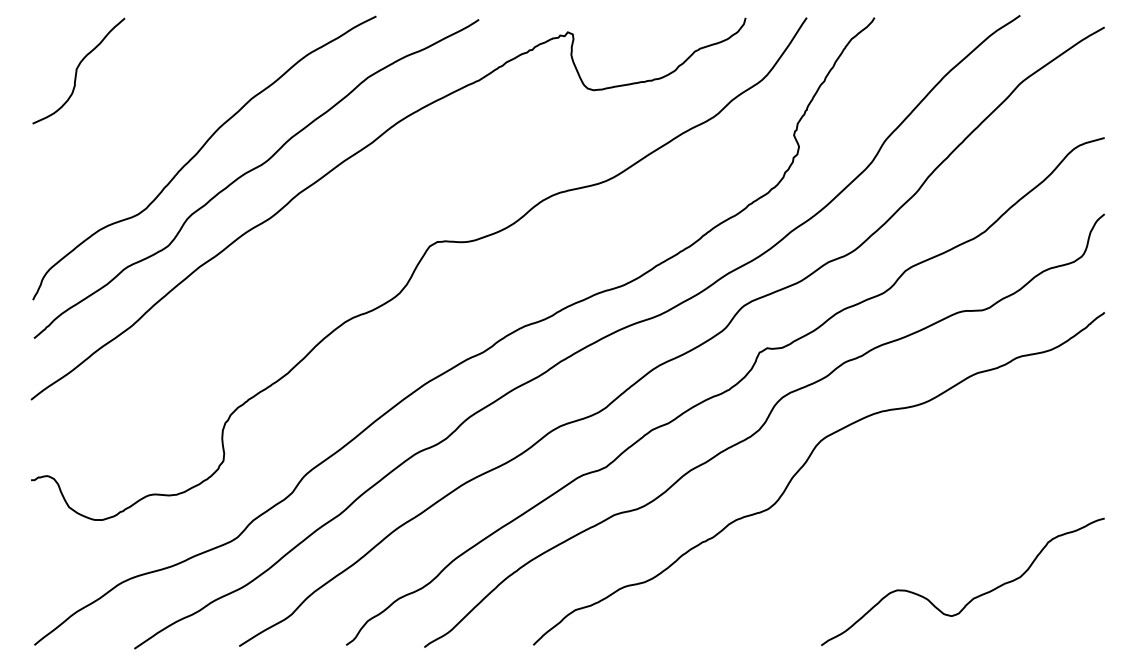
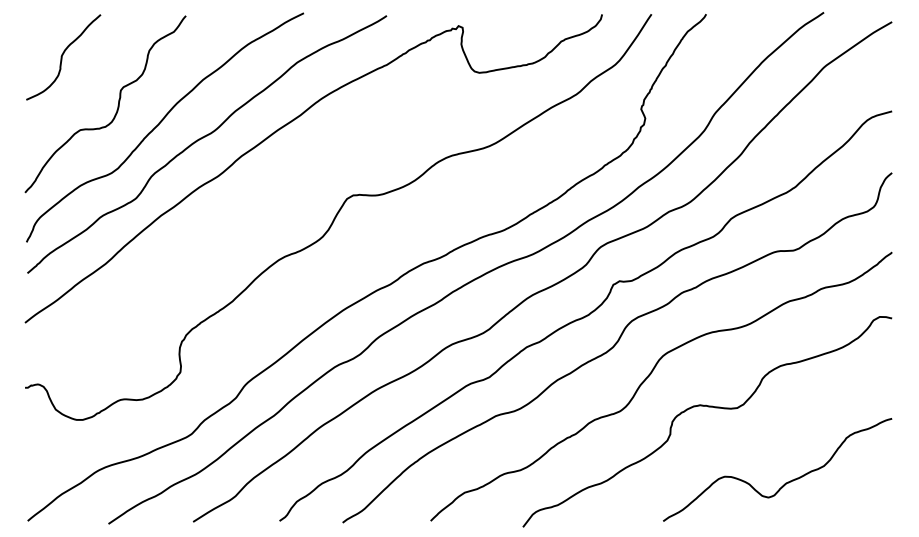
curve: (145, 130) -> (117, 105), added
curve: (877, 504) -> (708, 407), added

